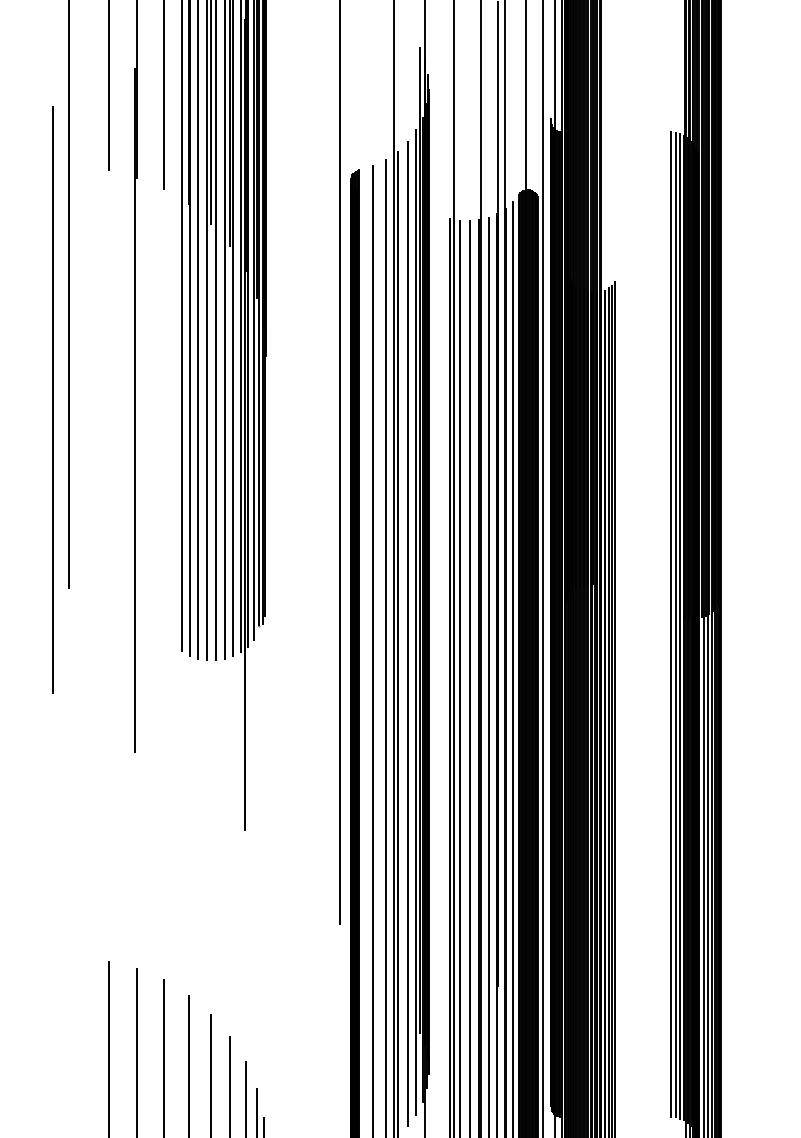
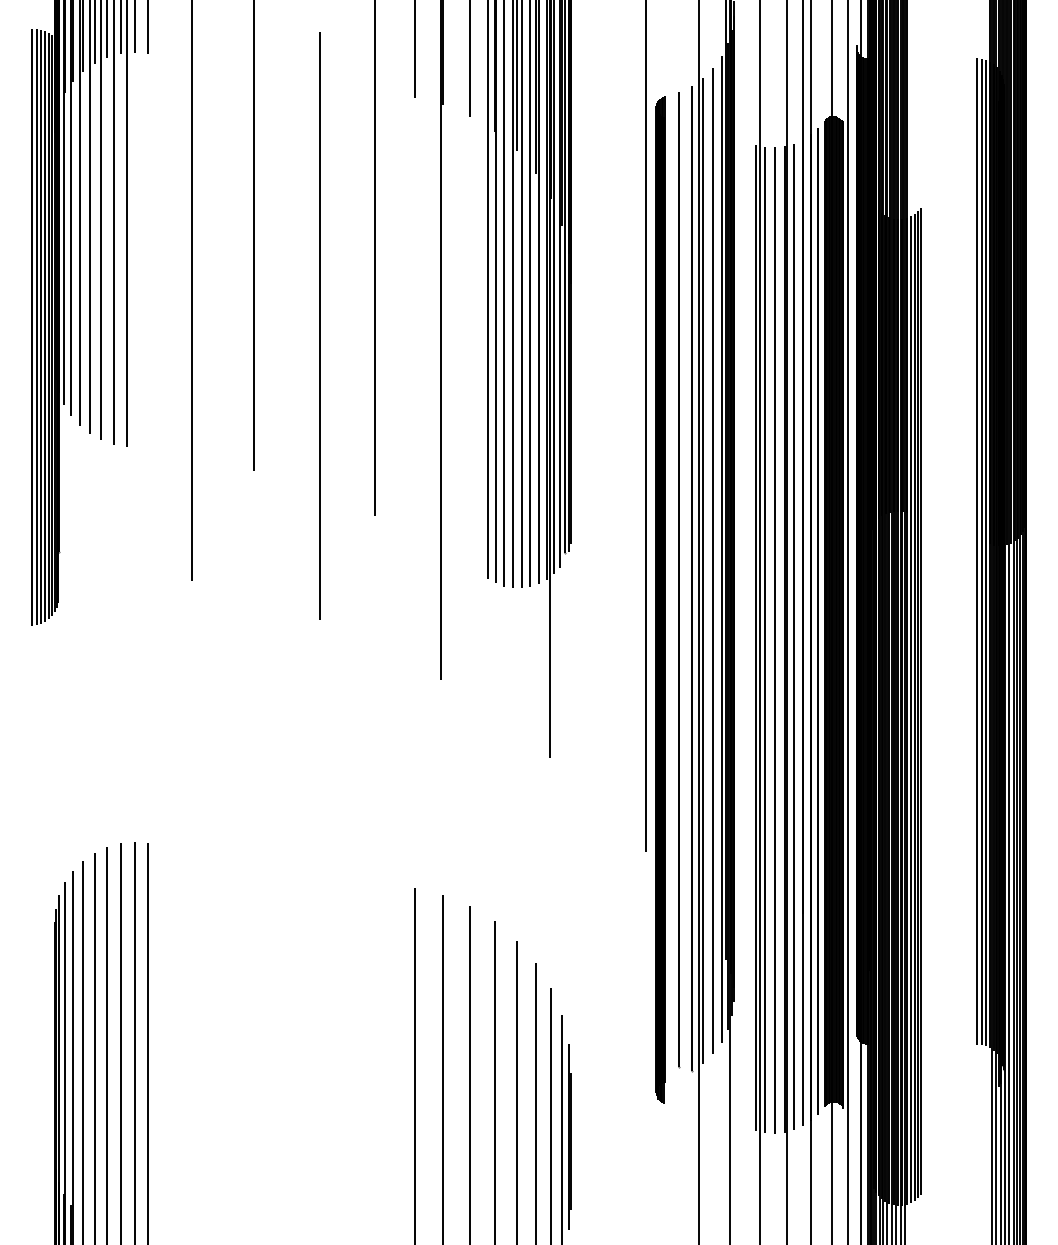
line: (51, 398) -> (319, 325), moved

